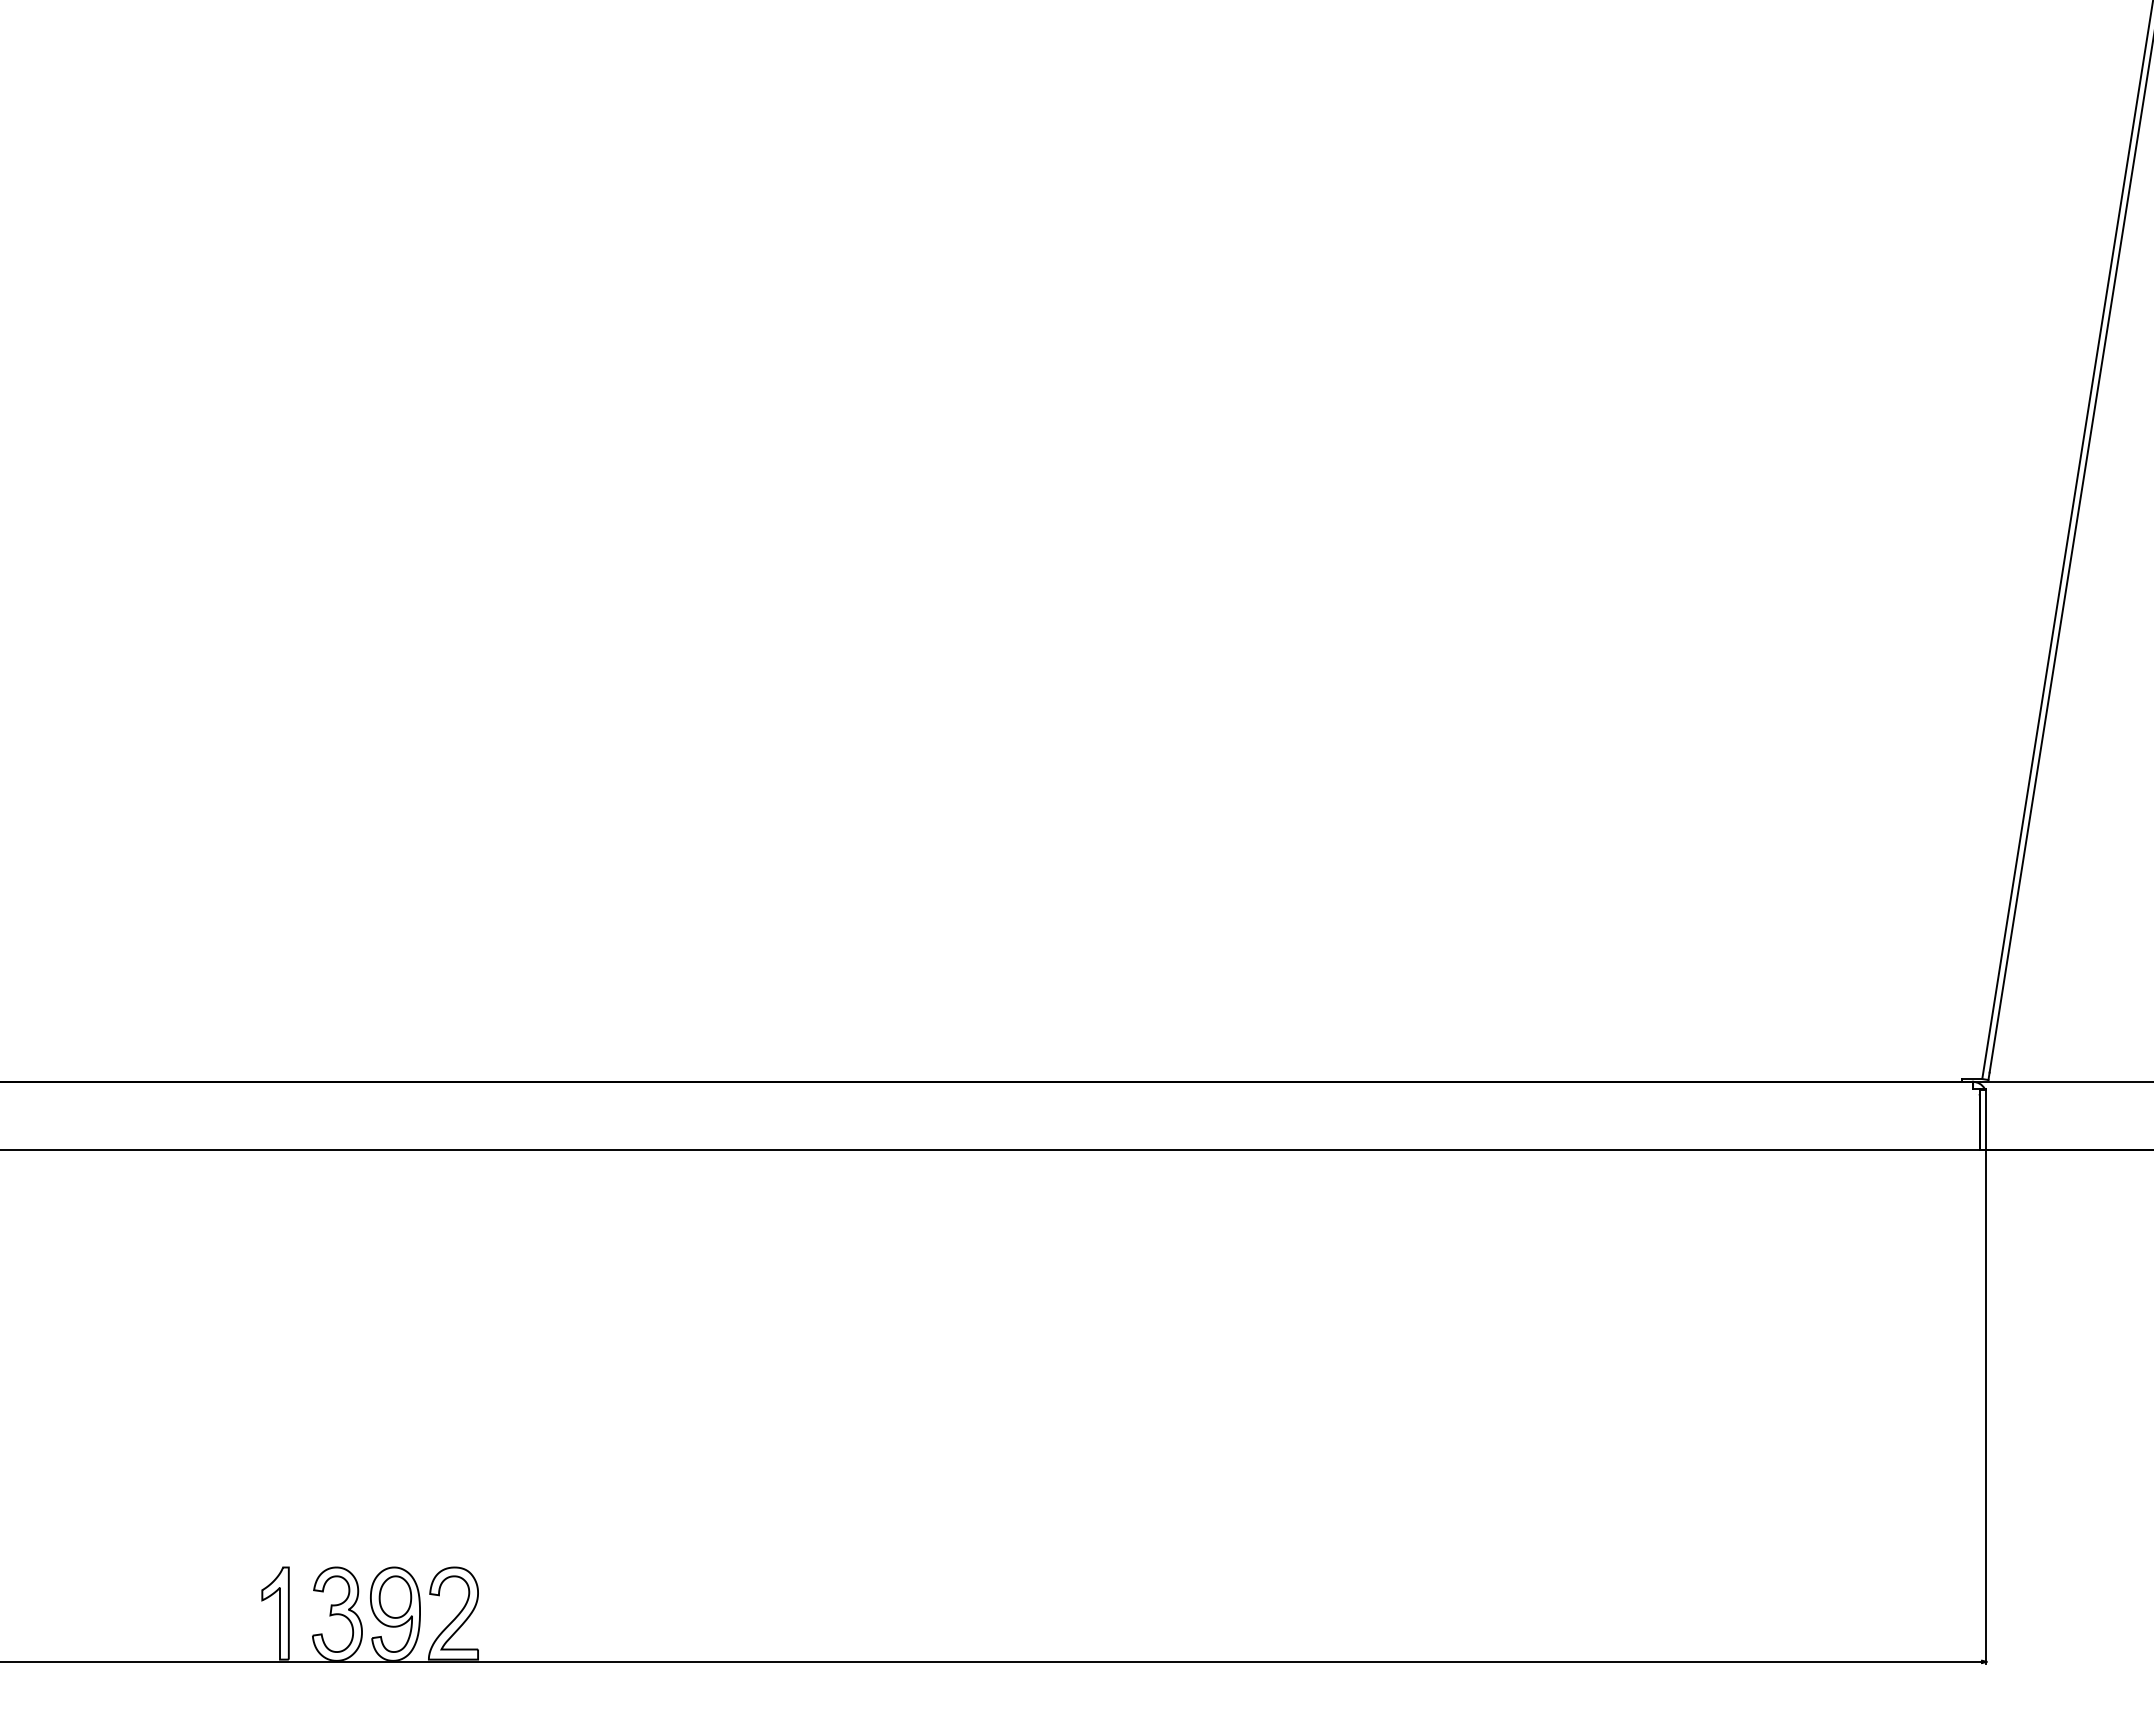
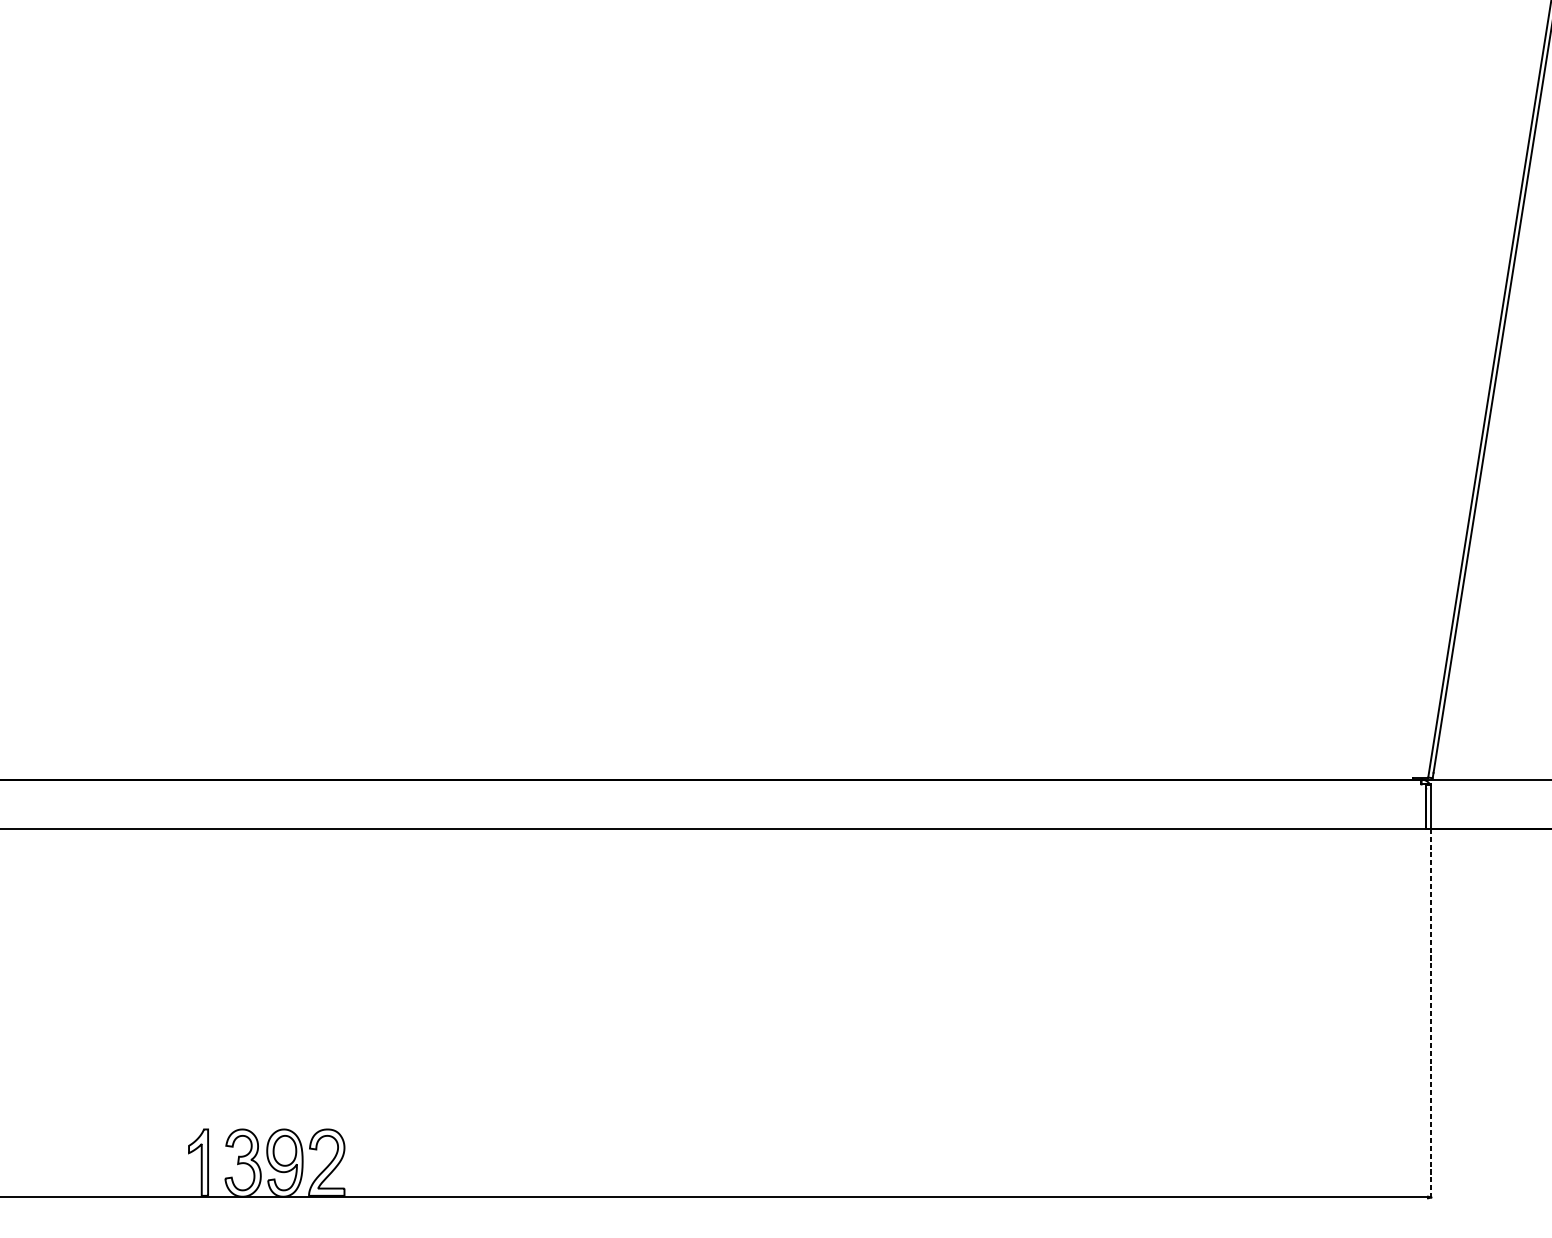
line: (1986, 1407) -> (1431, 1014), solid -> dashed

